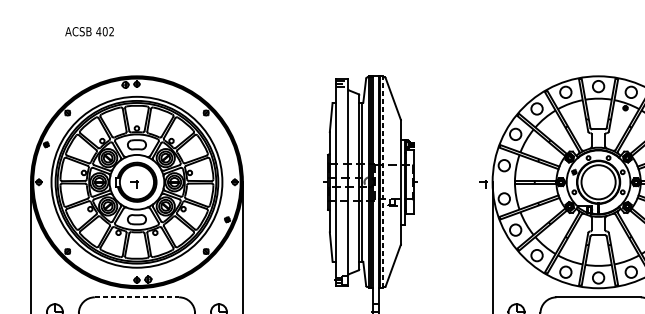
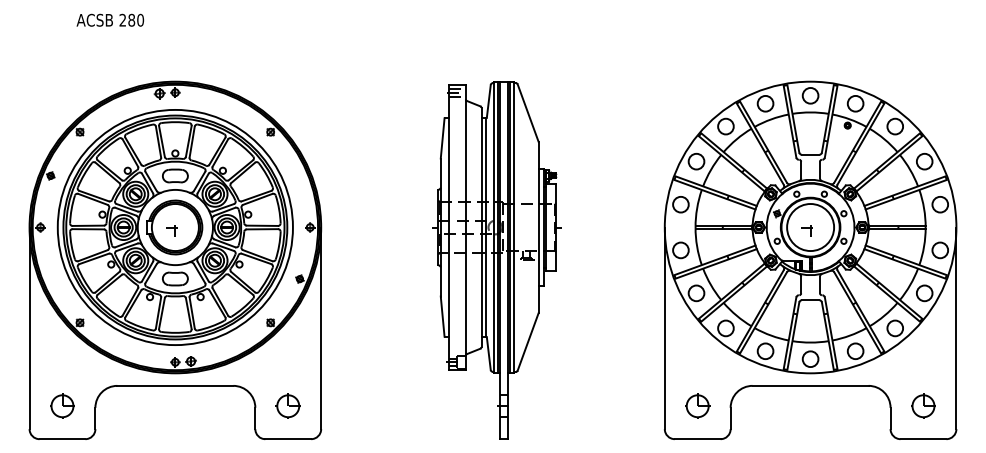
text: (105, 31) -> (131, 19), 402 -> 280
line: (383, 182) -> (514, 227), dashed -> solid
part: (482, 184) -> (806, 230), moved
line: (137, 297) -> (175, 385), dashed -> solid

